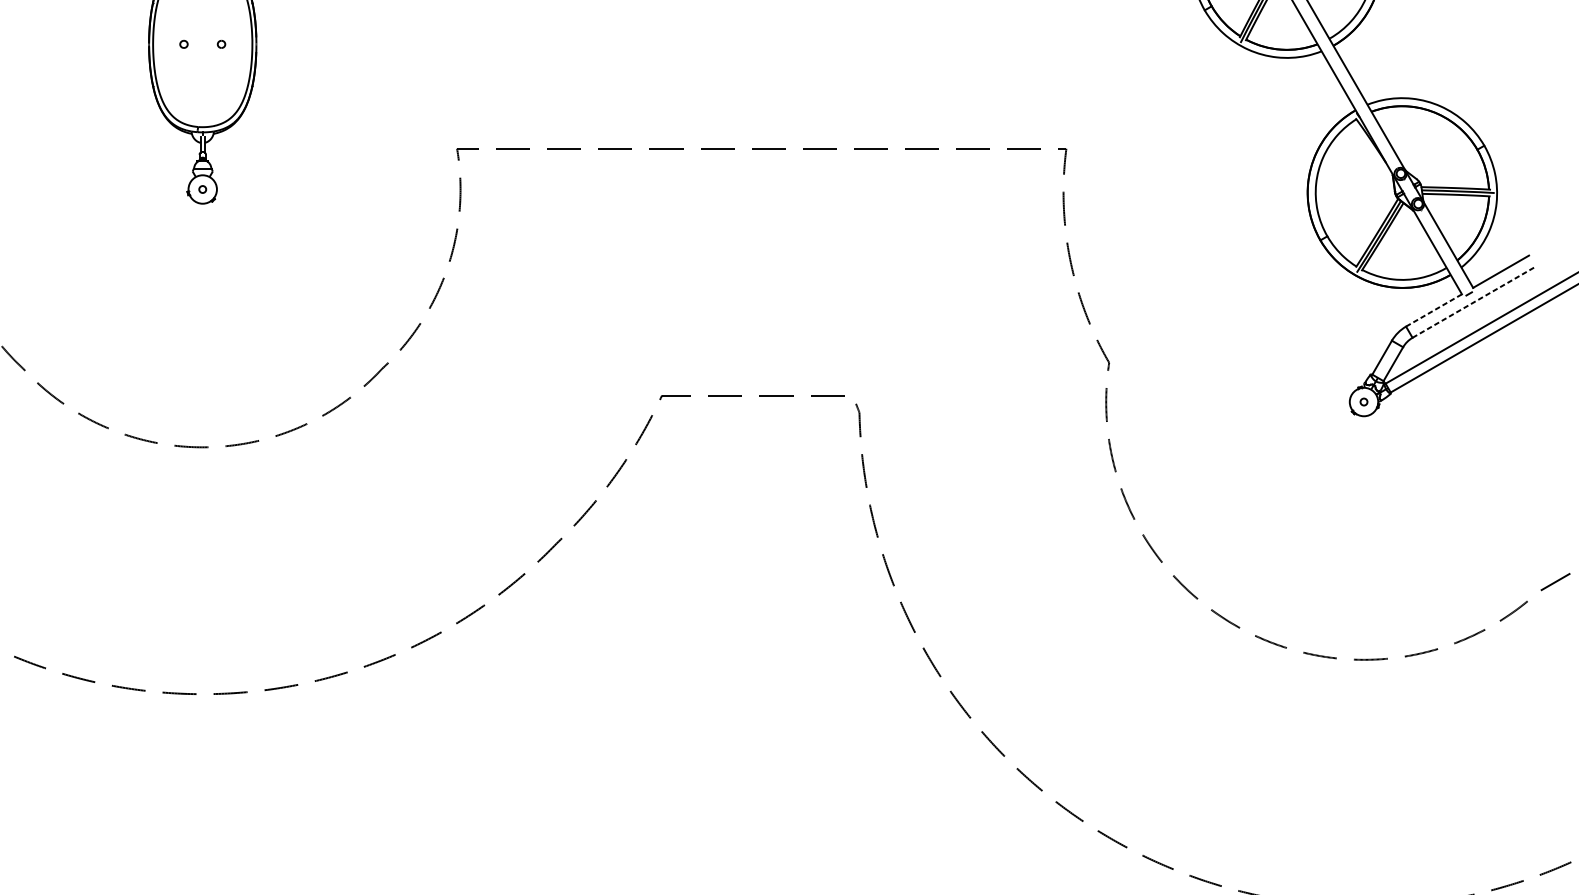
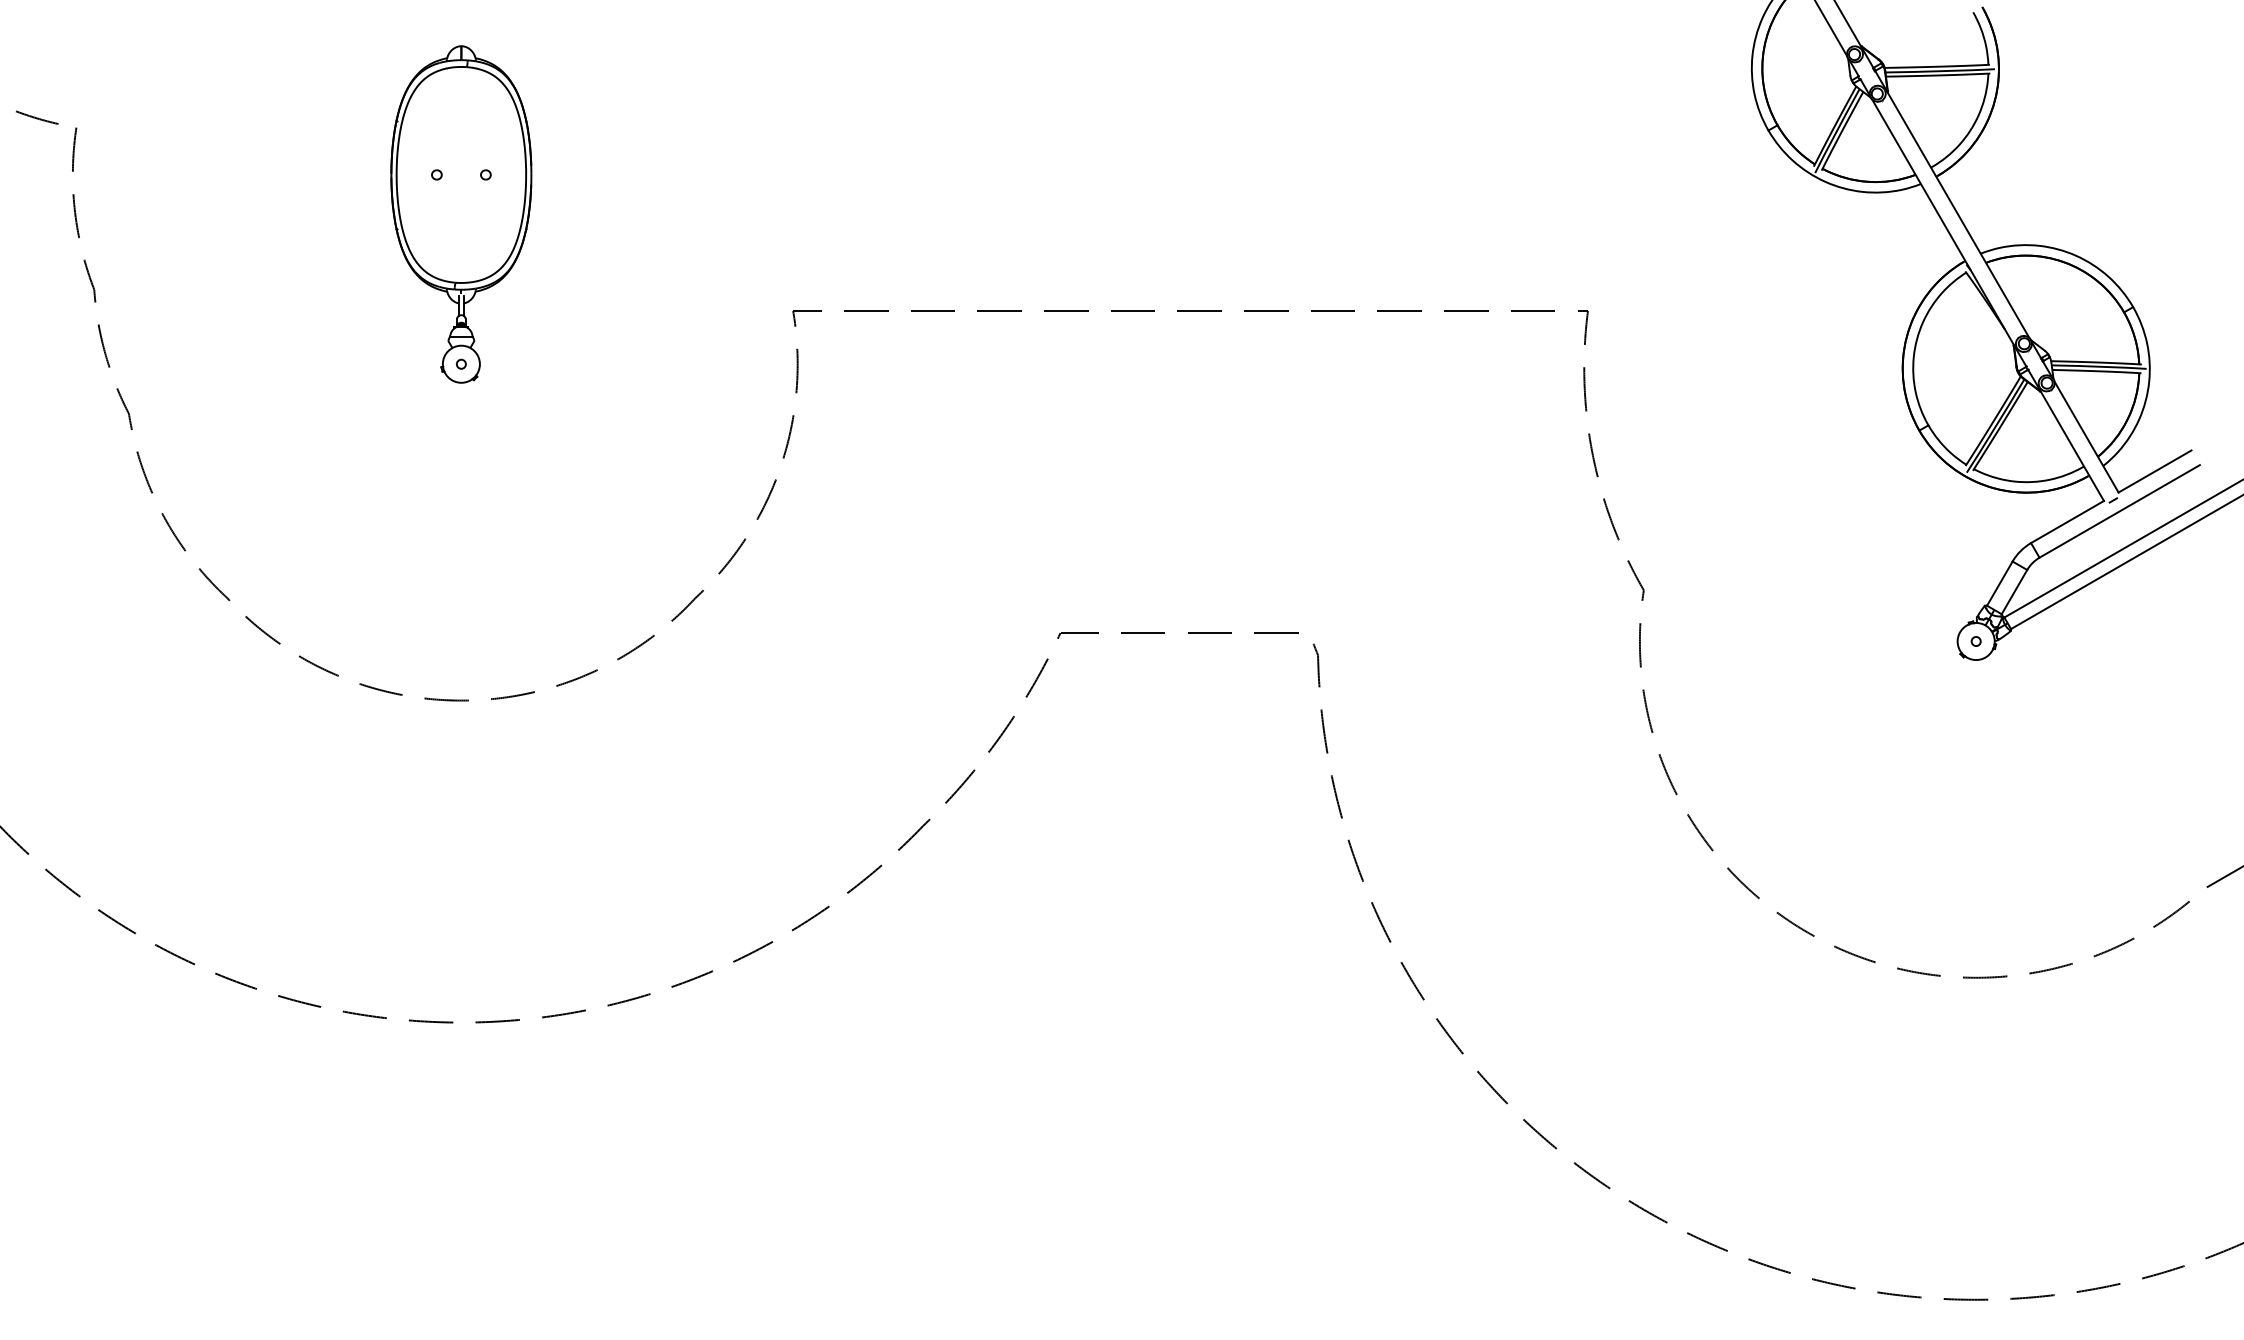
line: (1473, 302) -> (2119, 511), dashed -> solid
line: (1434, 310) -> (2067, 521), dashed -> solid

